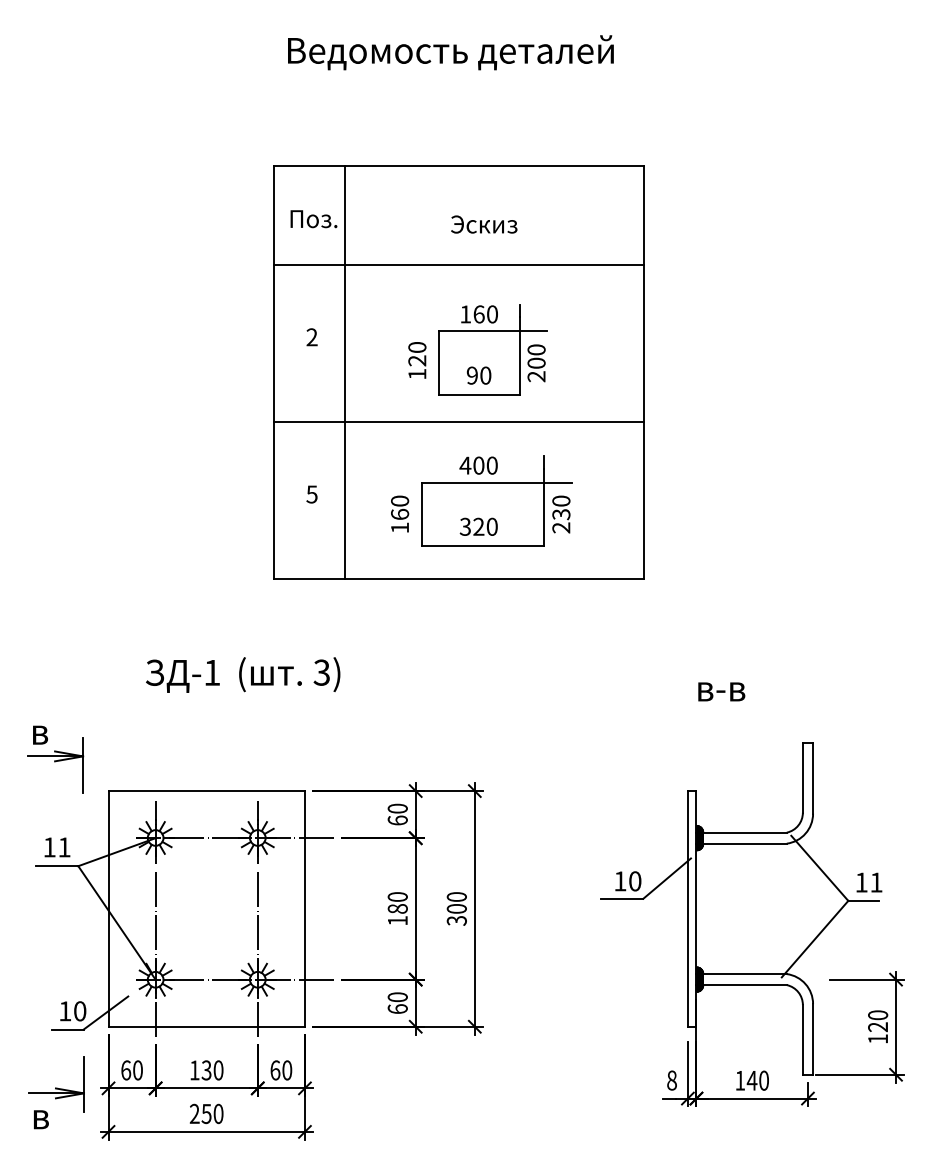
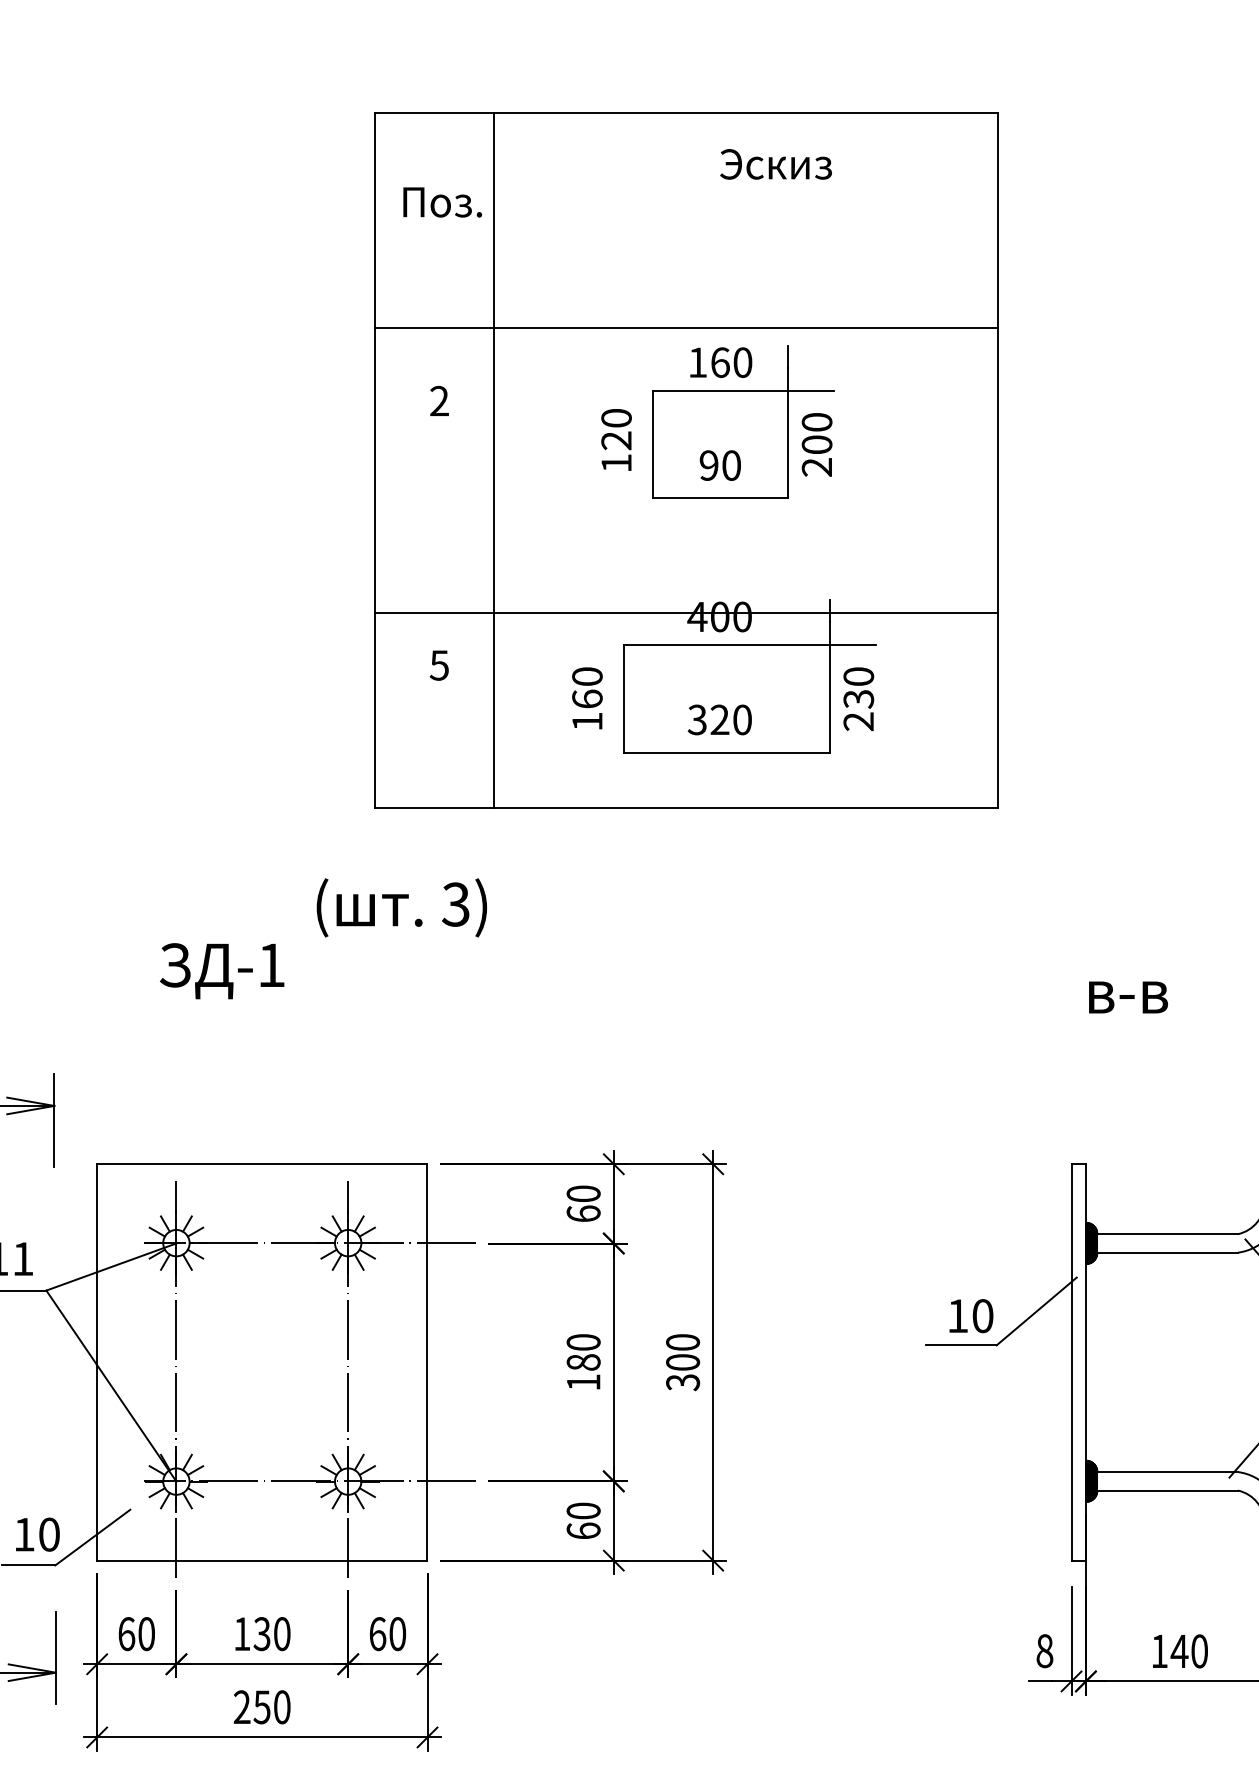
text: (484, 224) -> (776, 164), moved
line: (458, 265) -> (685, 329), moved
line: (458, 422) -> (685, 613), moved
text: (289, 674) -> (401, 907), moved

